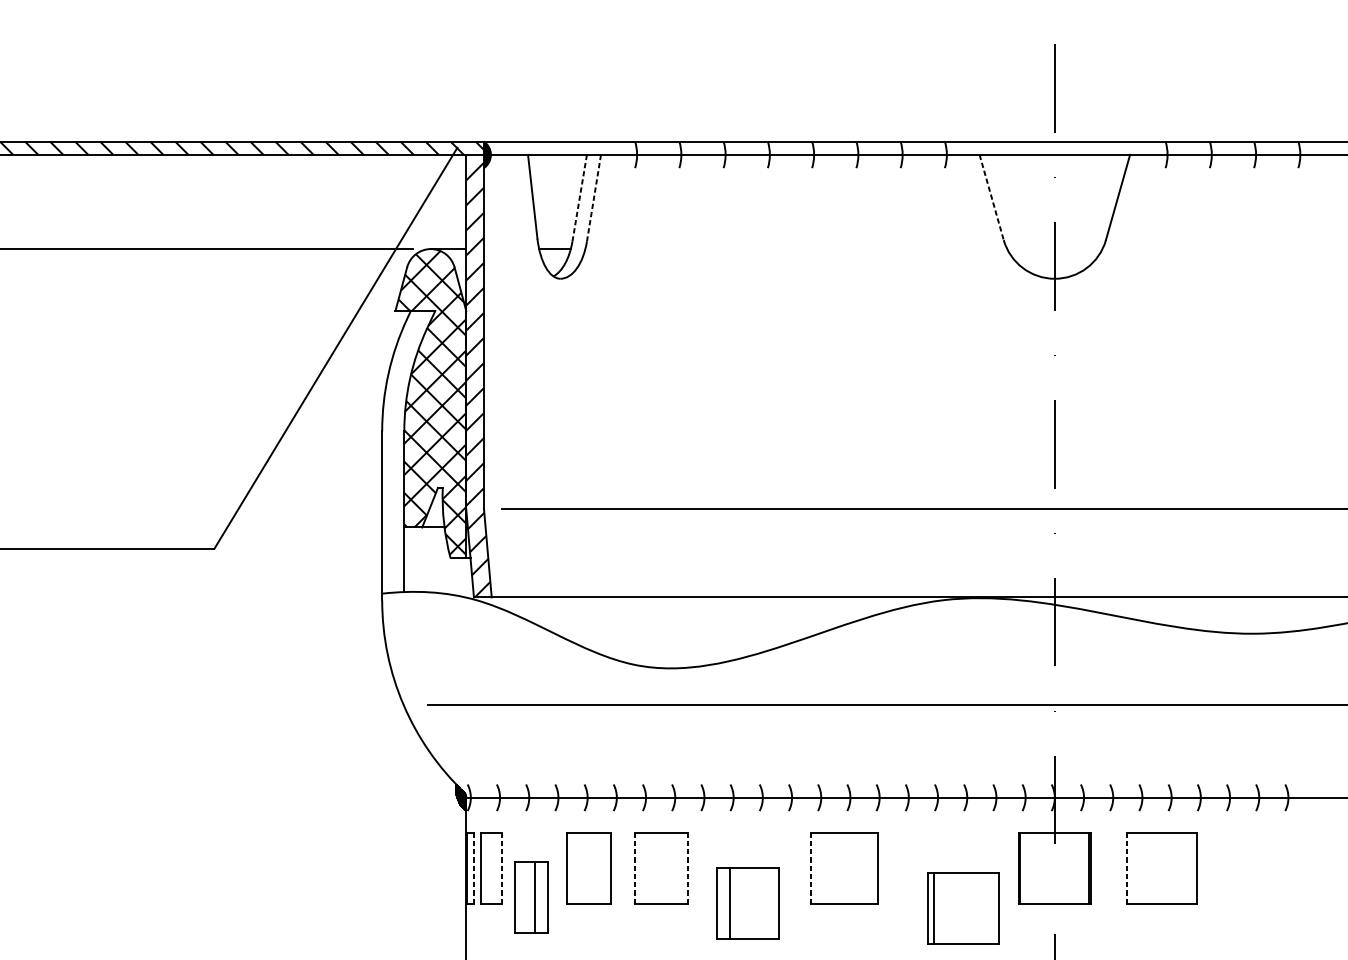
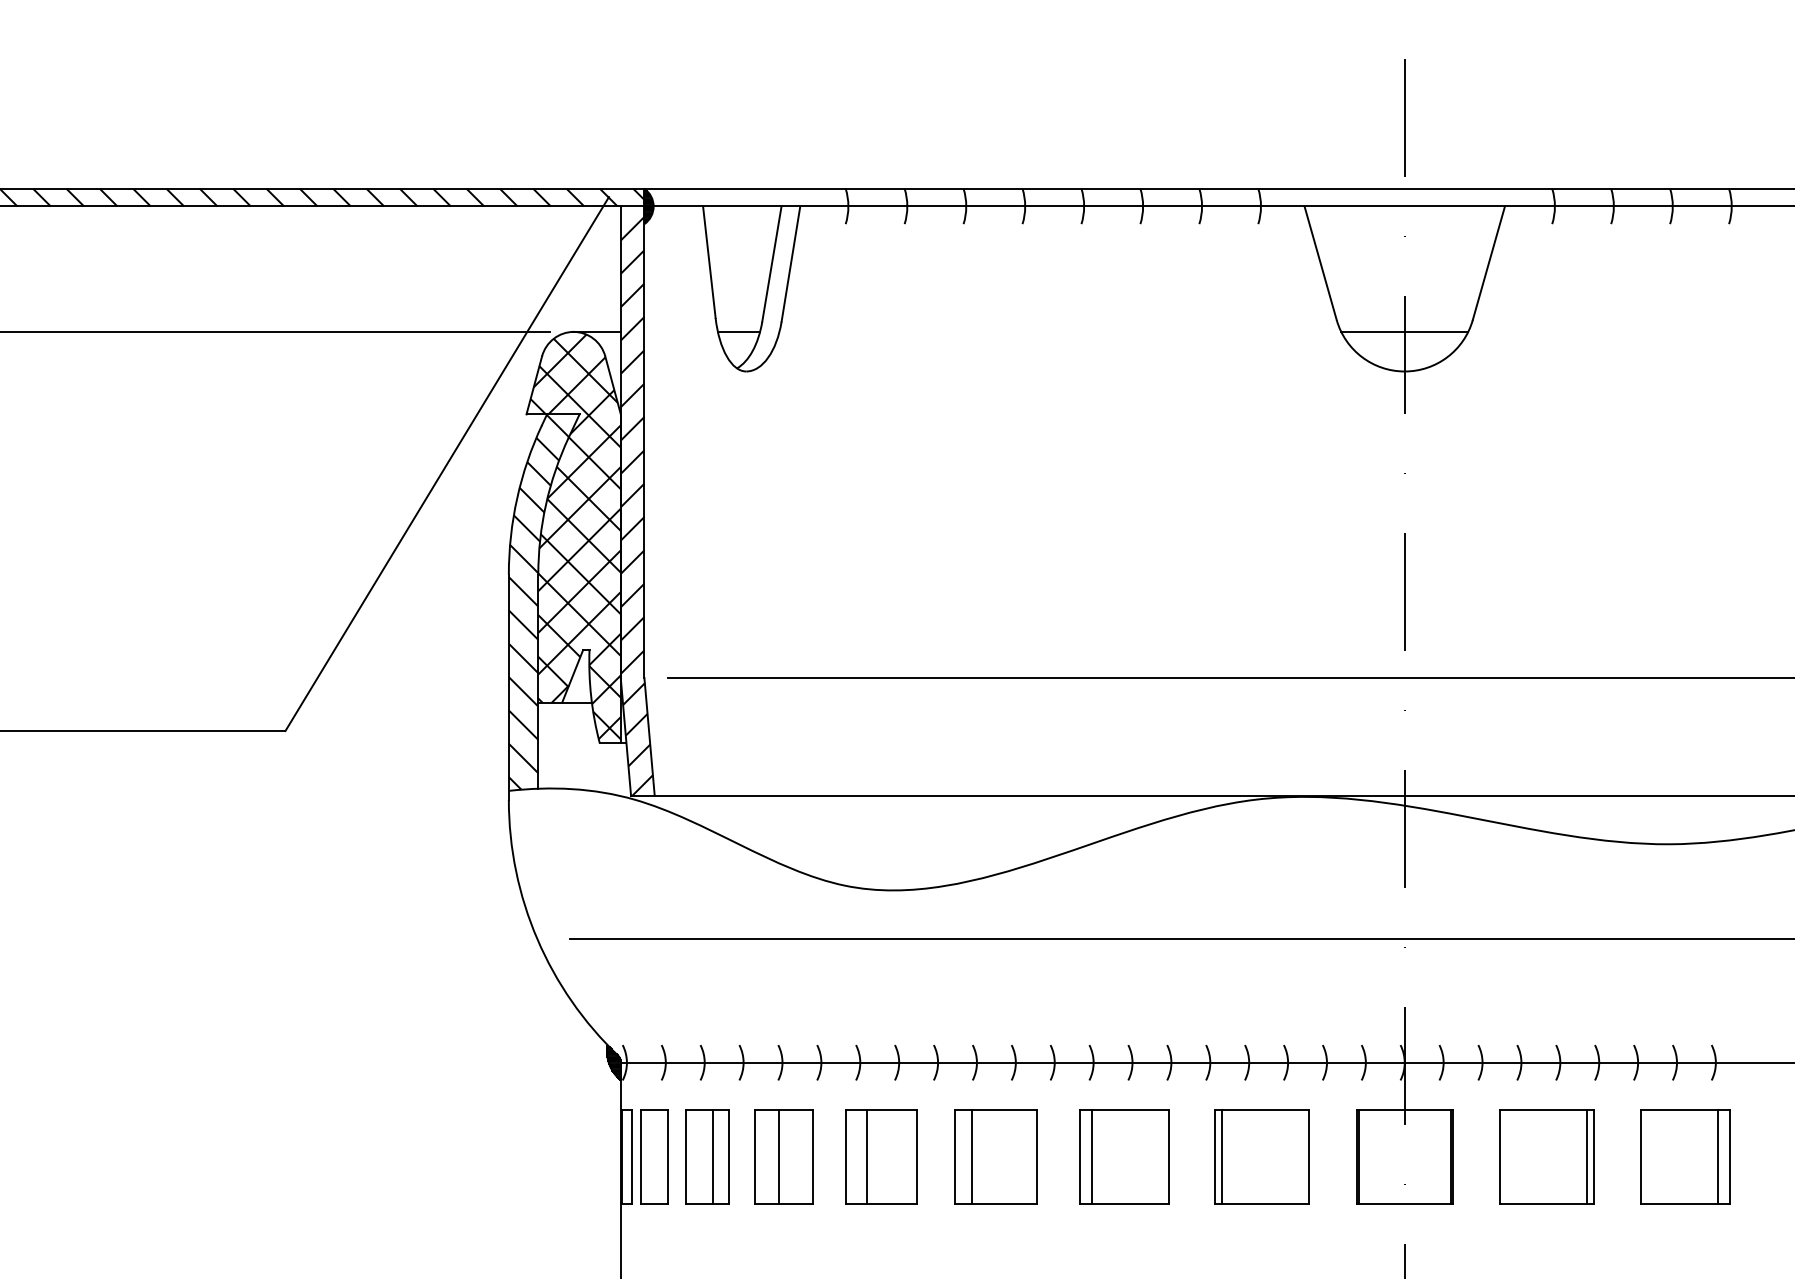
line: (991, 197) -> (1320, 263), dashed -> solid
line: (579, 198) -> (771, 264), dashed -> solid
line: (593, 198) -> (790, 264), dashed -> solid
line: (1054, 248) -> (1404, 331), added
hatch: (404, 451) -> (538, 601), added
line: (474, 868) -> (631, 1156), dashed -> solid
line: (502, 868) -> (668, 1156), dashed -> solid
line: (585, 868) -> (779, 1156), added
line: (634, 868) -> (845, 1156), dashed -> solid
line: (650, 868) -> (866, 1156), added
line: (688, 868) -> (916, 1156), dashed -> solid
line: (810, 868) -> (1079, 1156), dashed -> solid
line: (819, 868) -> (1091, 1156), added
line: (1126, 868) -> (1500, 1156), dashed -> solid
line: (1192, 868) -> (1587, 1156), added
part: (1265, 868) -> (1685, 1156), added
part: (531, 897) -> (707, 1156), moved
part: (747, 902) -> (995, 1156), moved
part: (963, 907) -> (1261, 1156), moved

